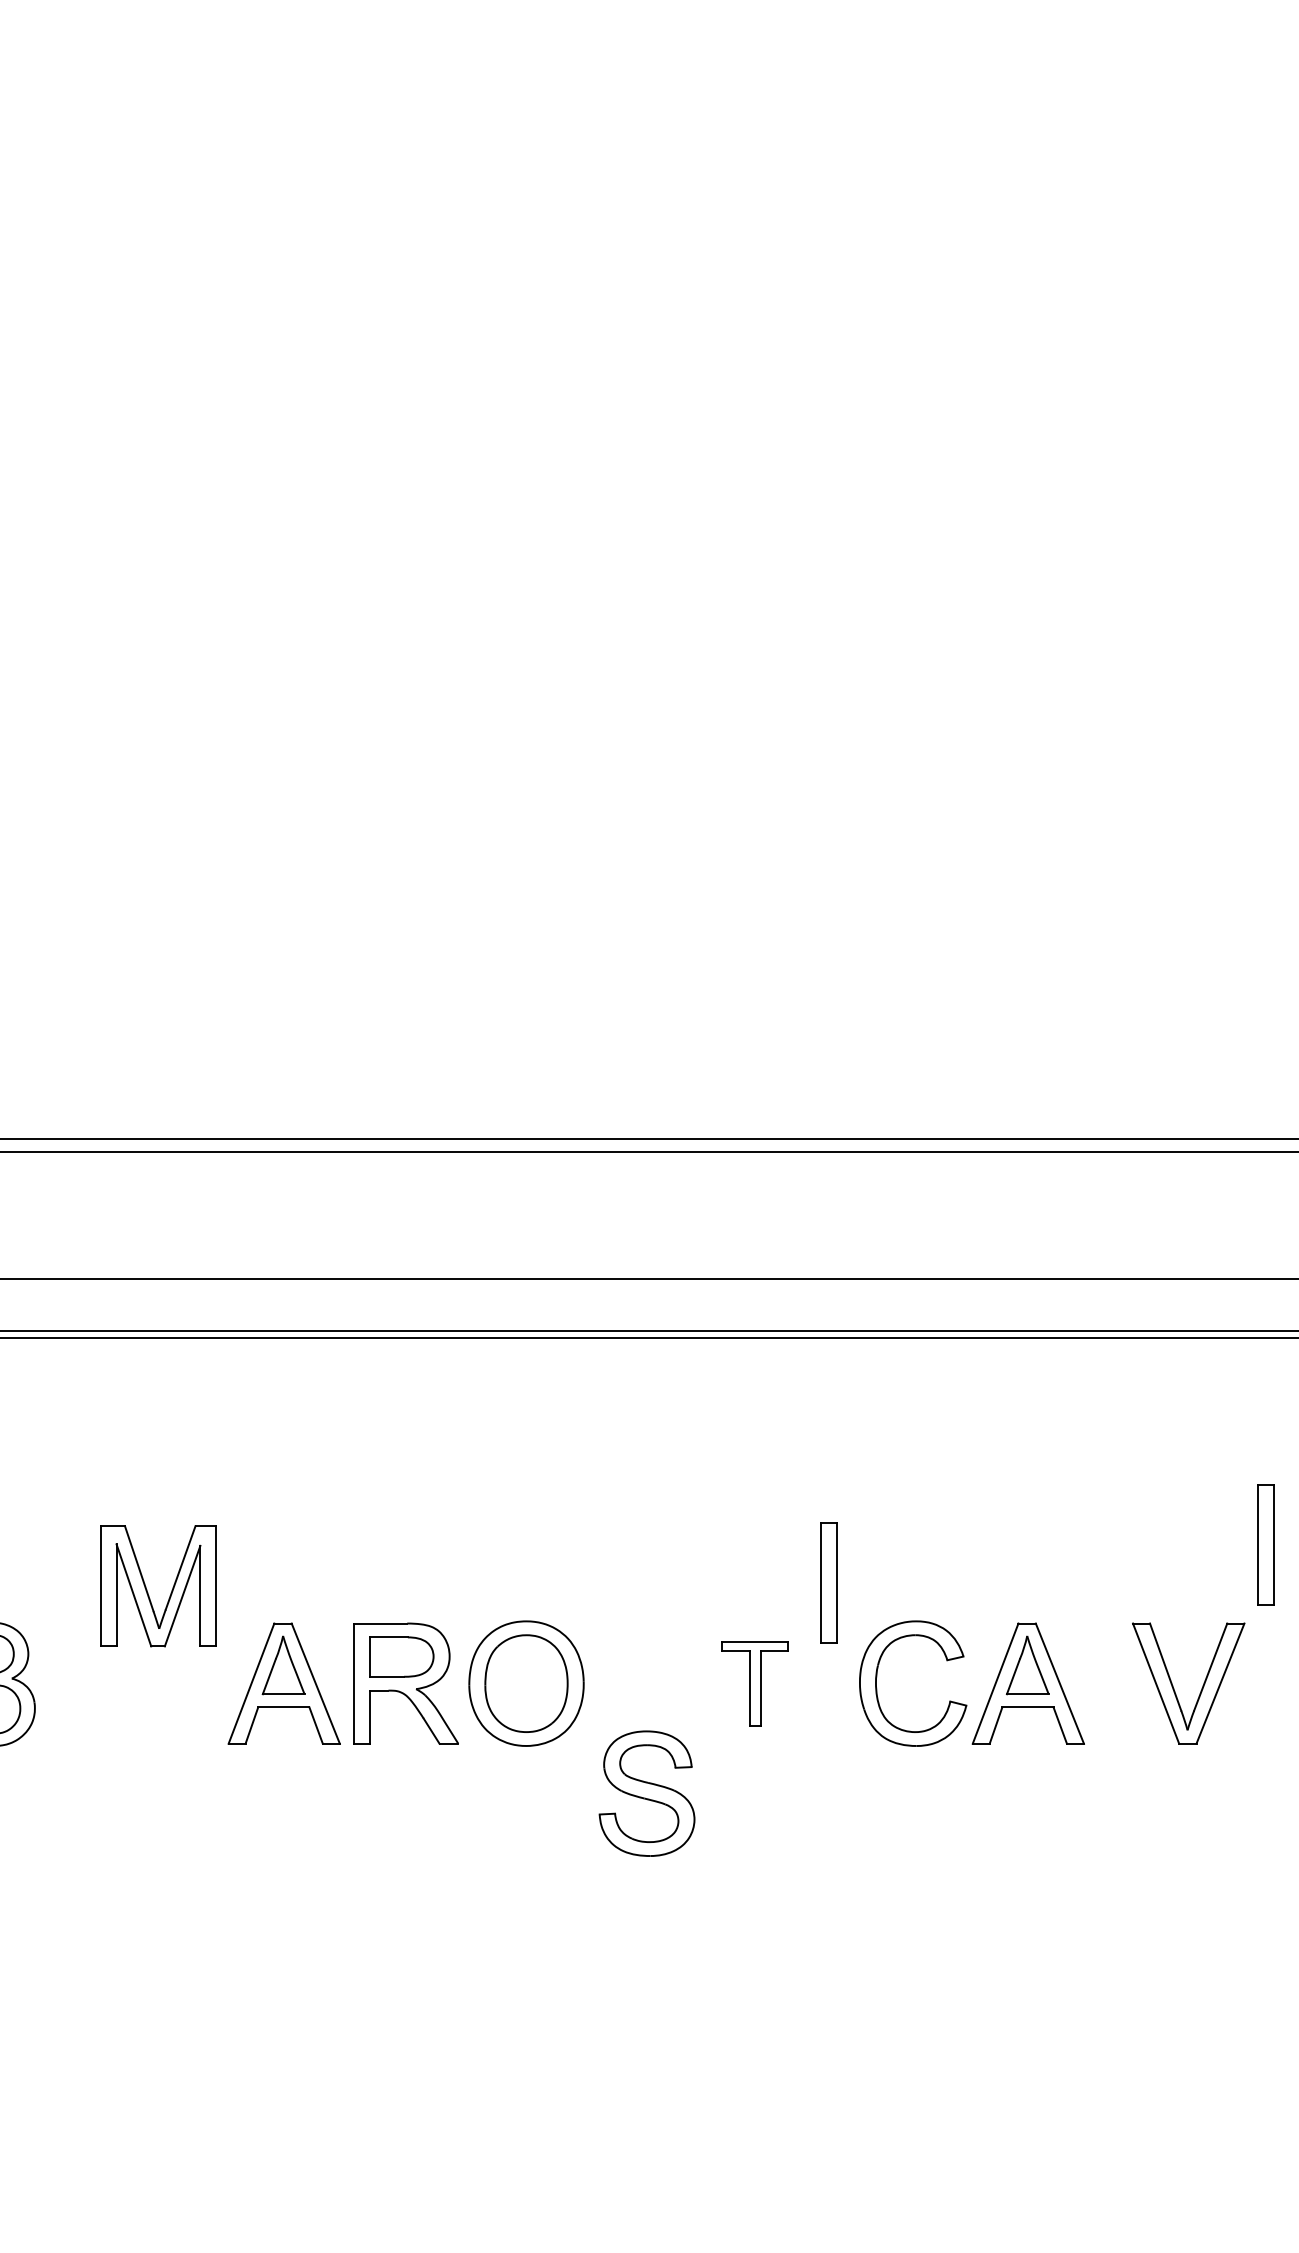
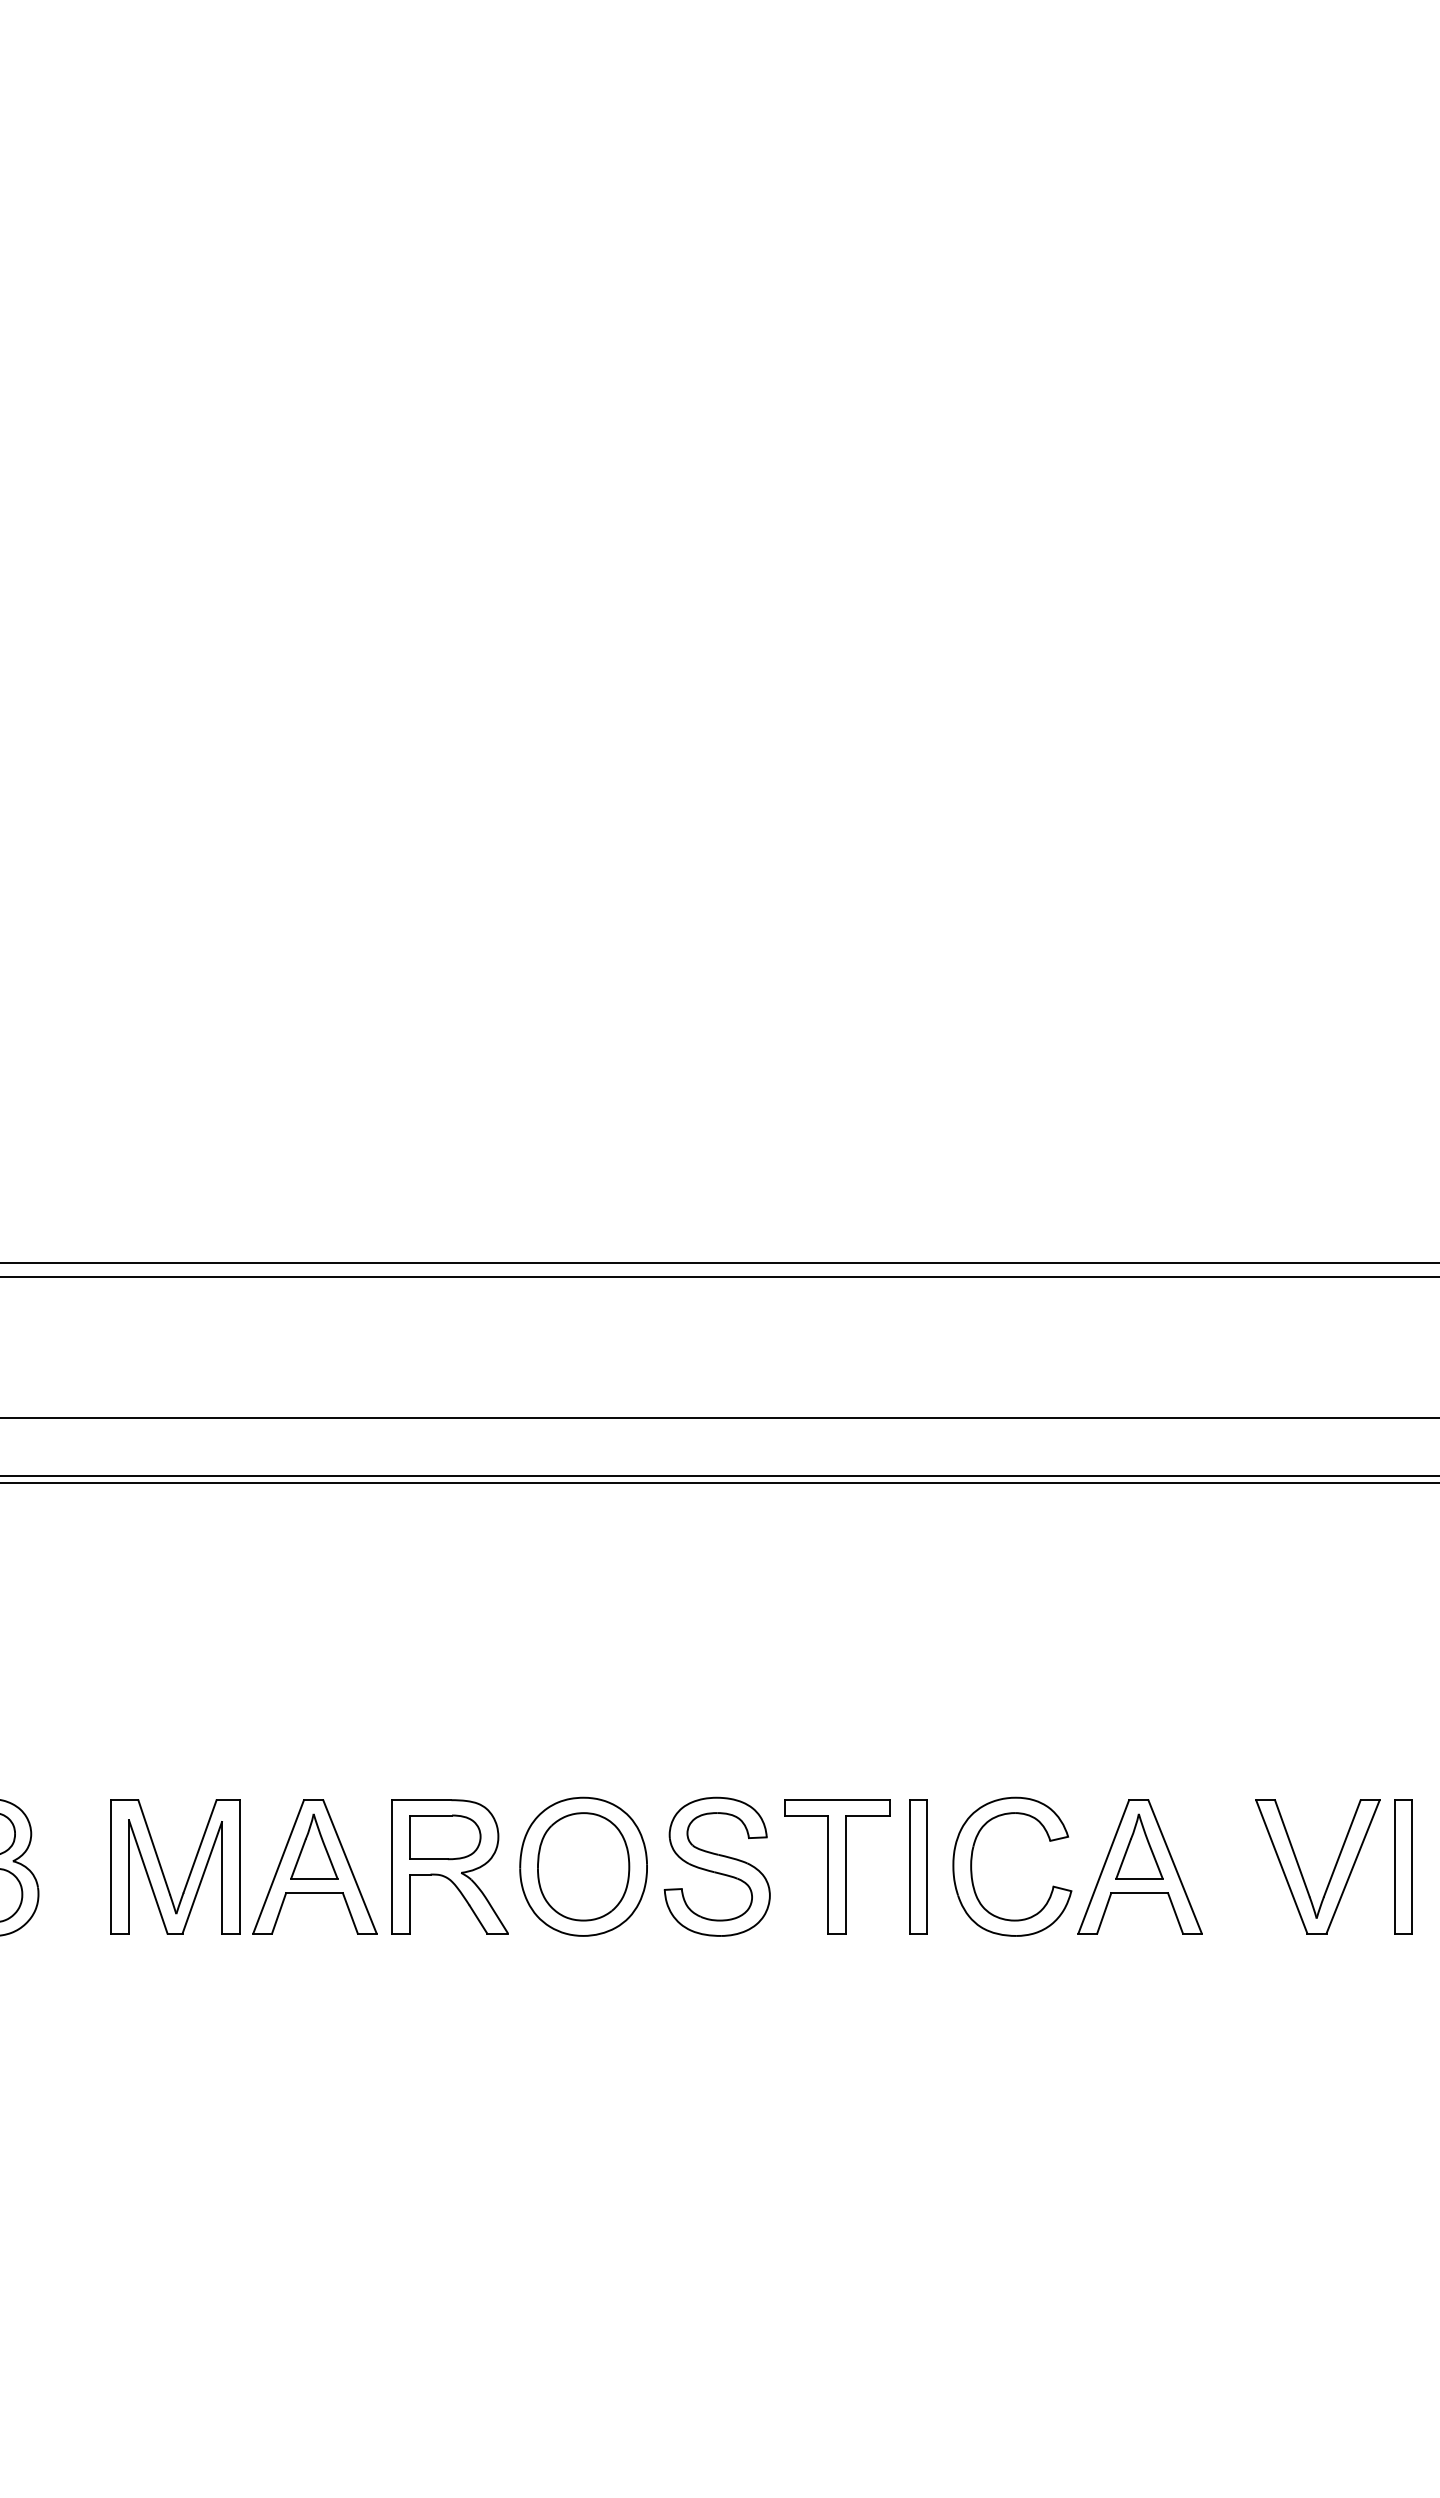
part: (1265, 1544) -> (1403, 1866), moved
part: (828, 1582) -> (918, 1866), moved
part: (147, 1590) -> (163, 1871), moved
part: (755, 1683) -> (837, 1866), size x1.43
part: (646, 1793) -> (716, 1866), moved

